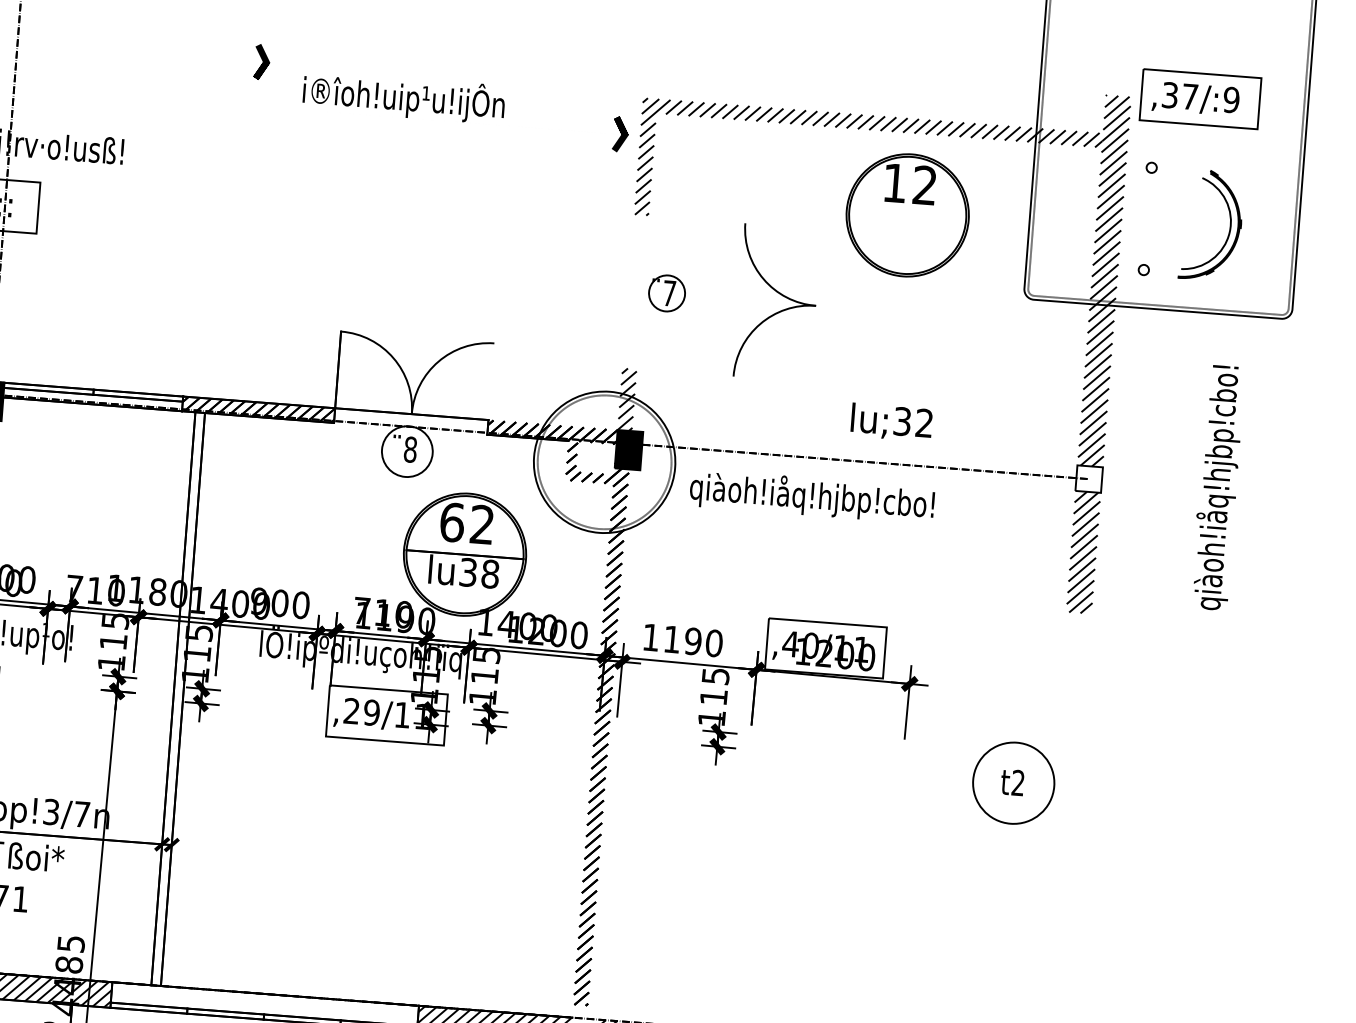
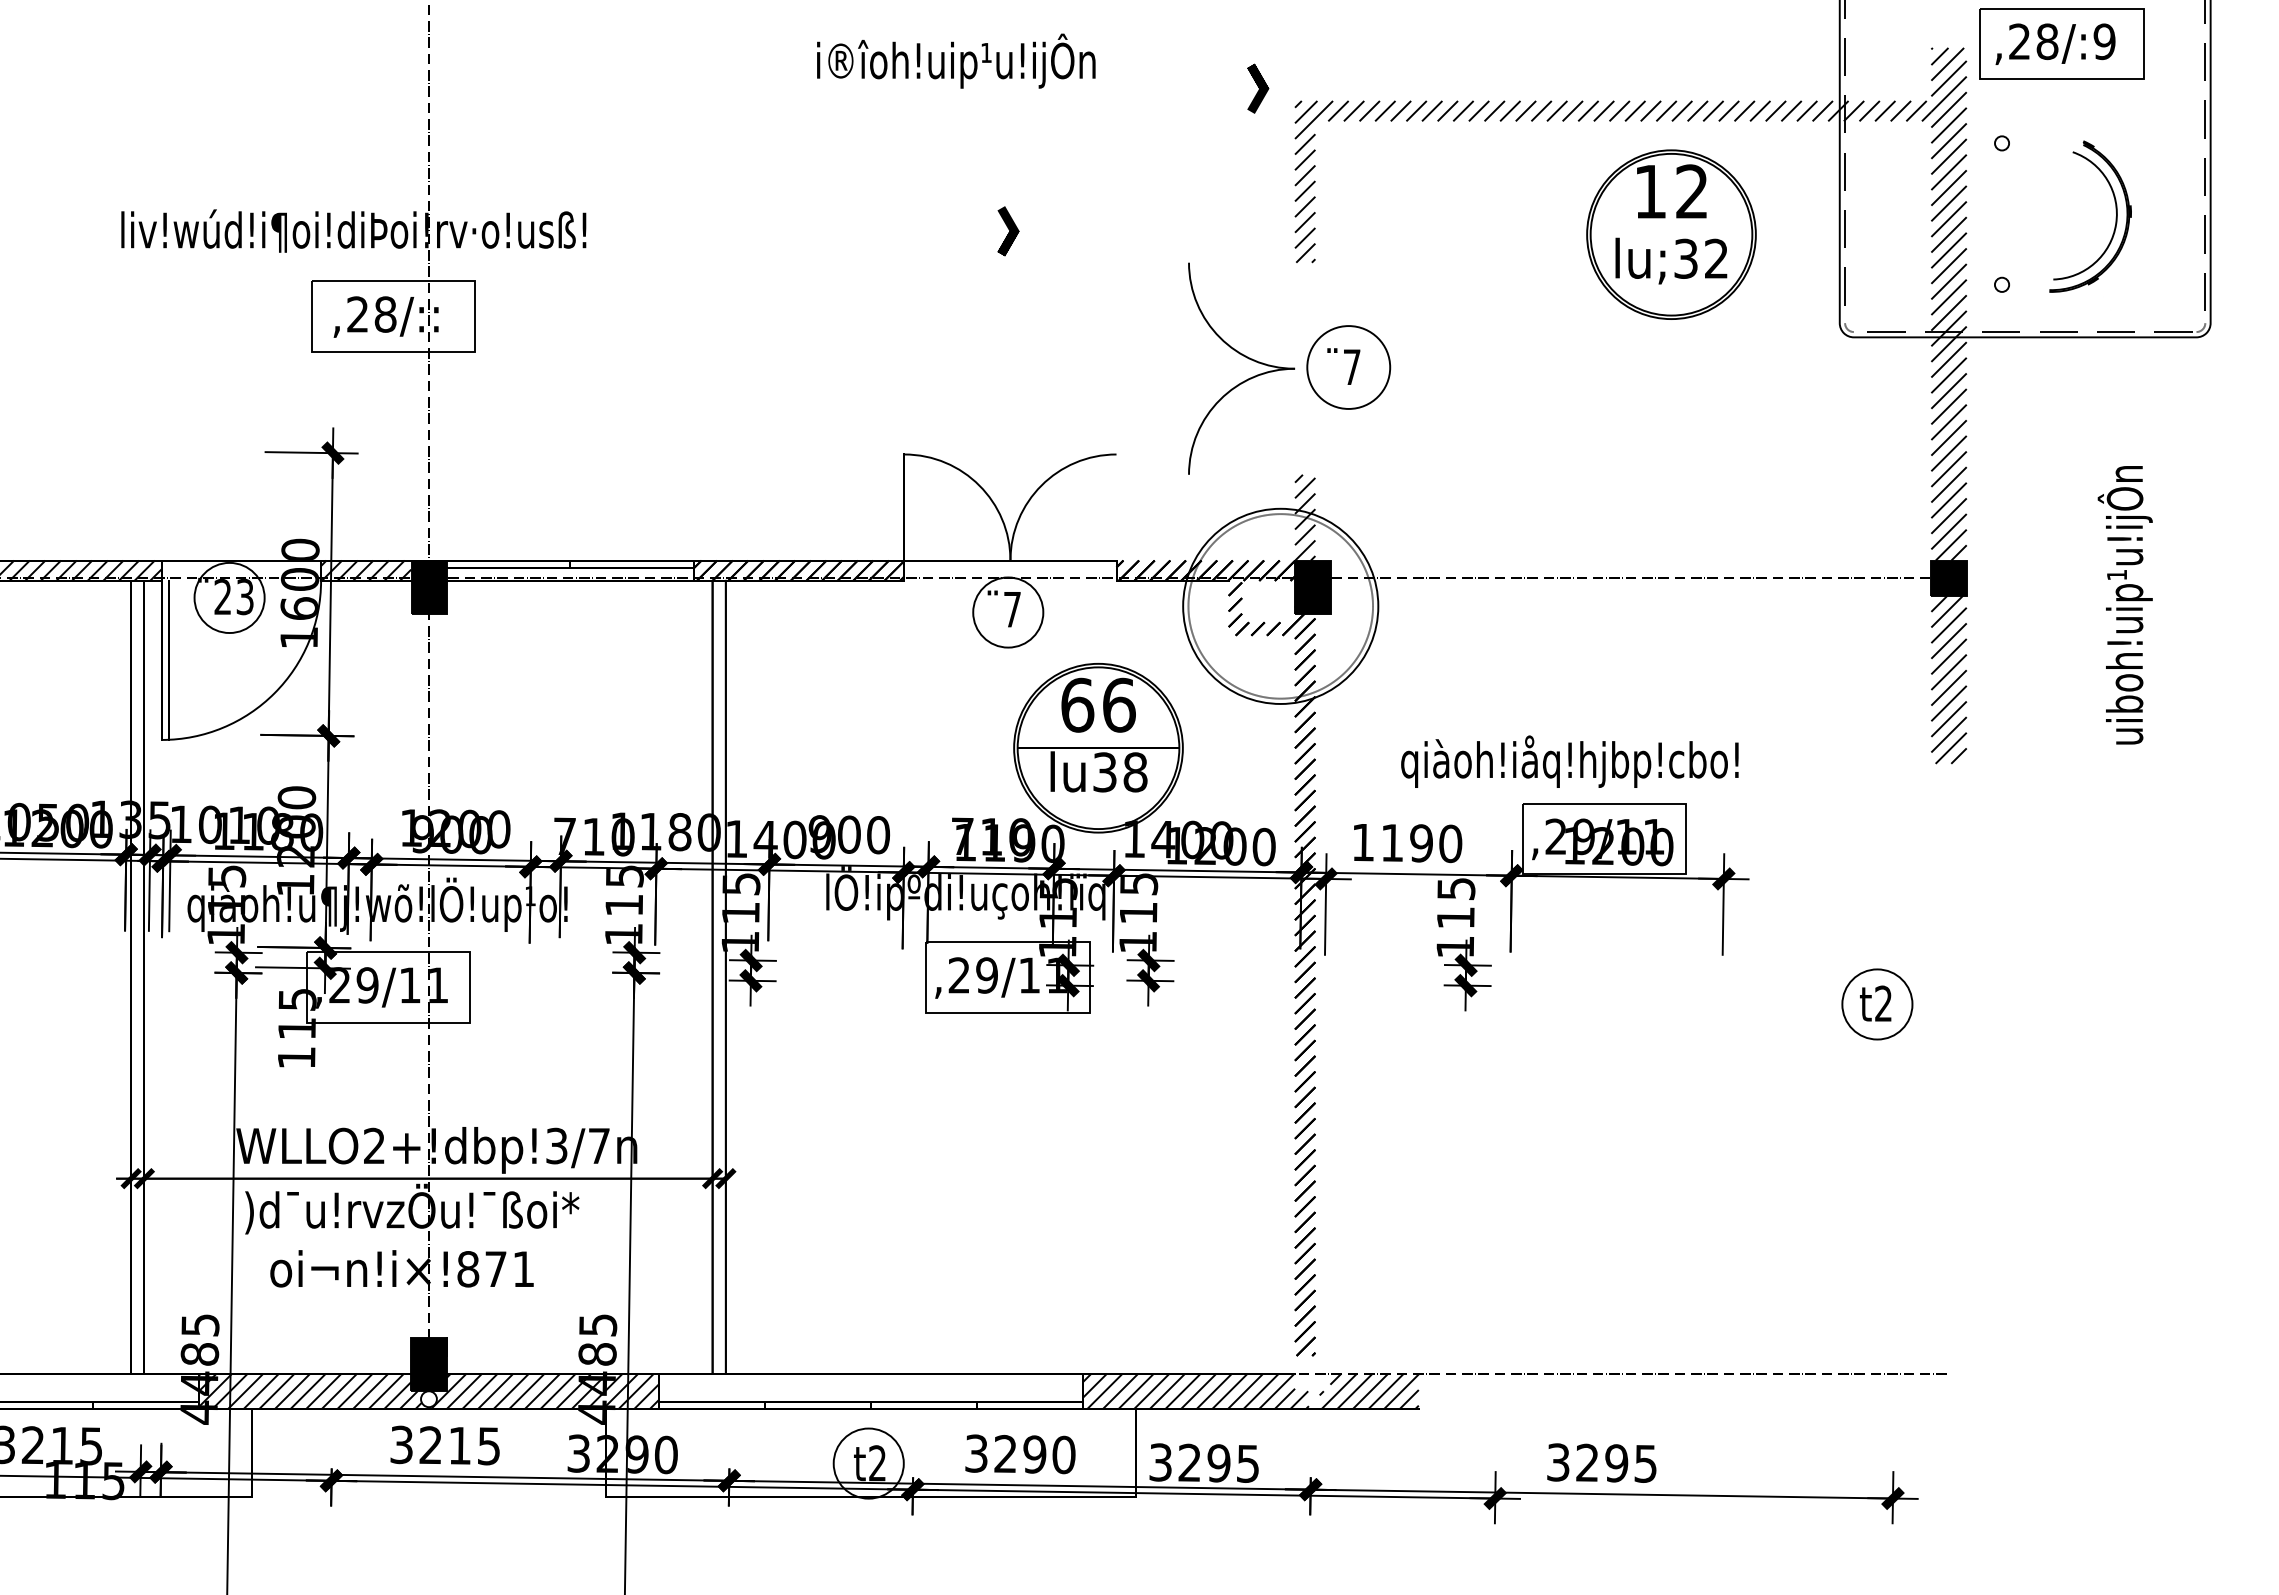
line: (262, 62) -> (1009, 231), moved
text: (1180, 95) -> (2033, 41), ,37/:9 -> ,28/:9
text: (466, 111) -> (1043, 73), moved
circle: (666, 293) -> (1348, 367), size x1.67
part: (782, 296) -> (1248, 359), moved
text: (891, 421) -> (1671, 260), moved
text: (410, 449) -> (1012, 609), ¨8 -> ¨7
fill: (1088, 478) -> (1948, 577), added
text: (1216, 487) -> (2124, 576), qiàoh!iåq!hjbp!cbo! -> uiboh!uip¹u!ijÔn
text: (811, 496) -> (1569, 761), moved
text: (482, 524) -> (1119, 704), 62 -> 66
text: (800, 644) -> (1569, 836), ,40/11 -> ,29/11
circle: (1013, 783) -> (1877, 1004), size x0.62

